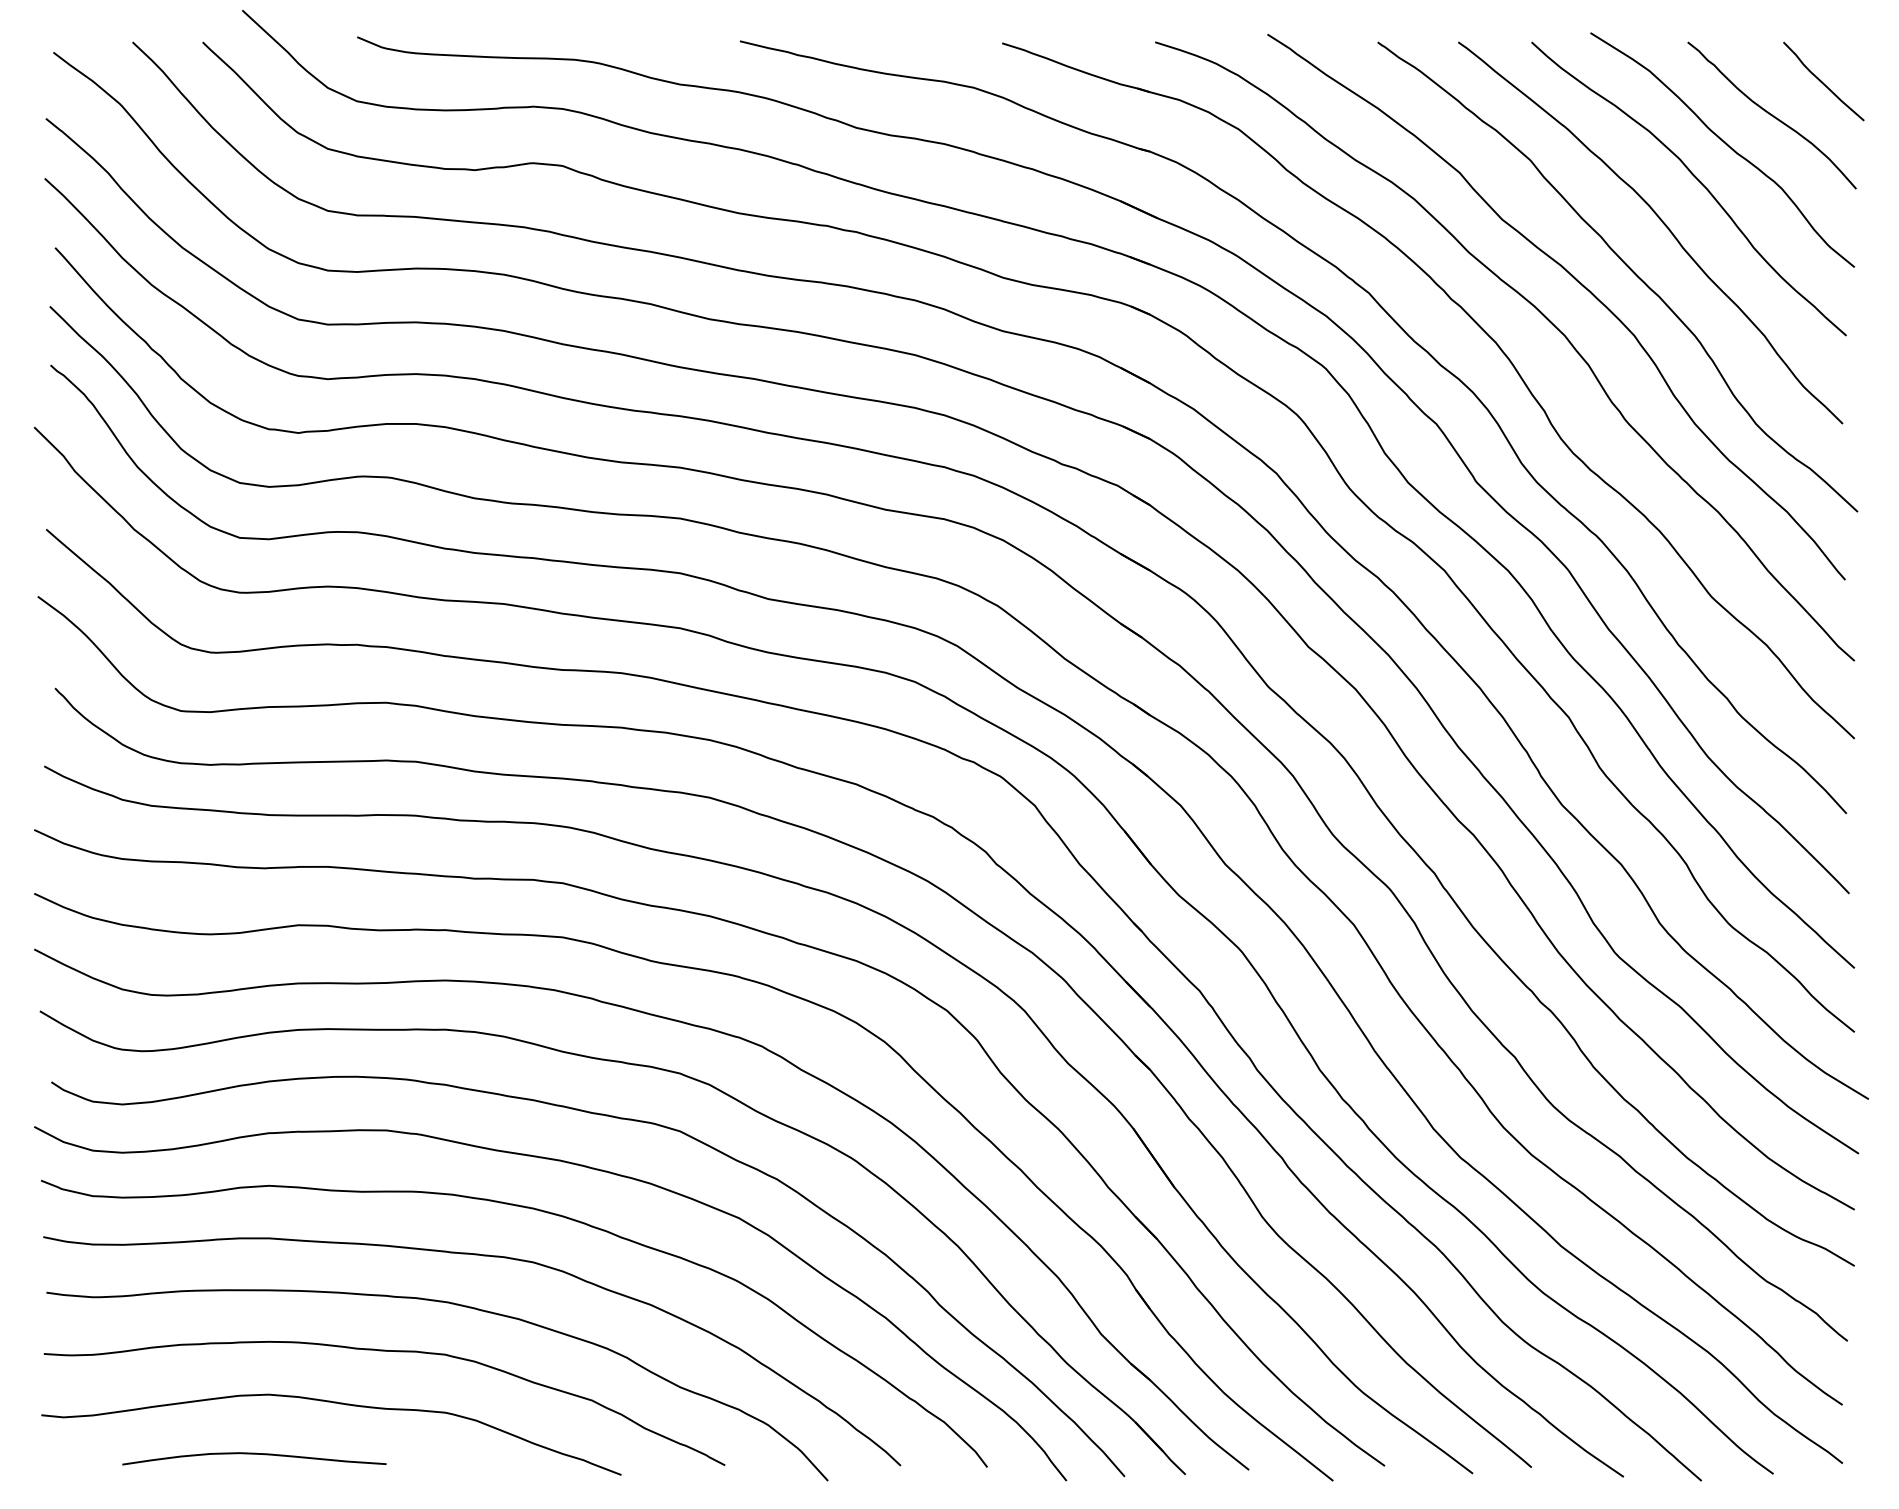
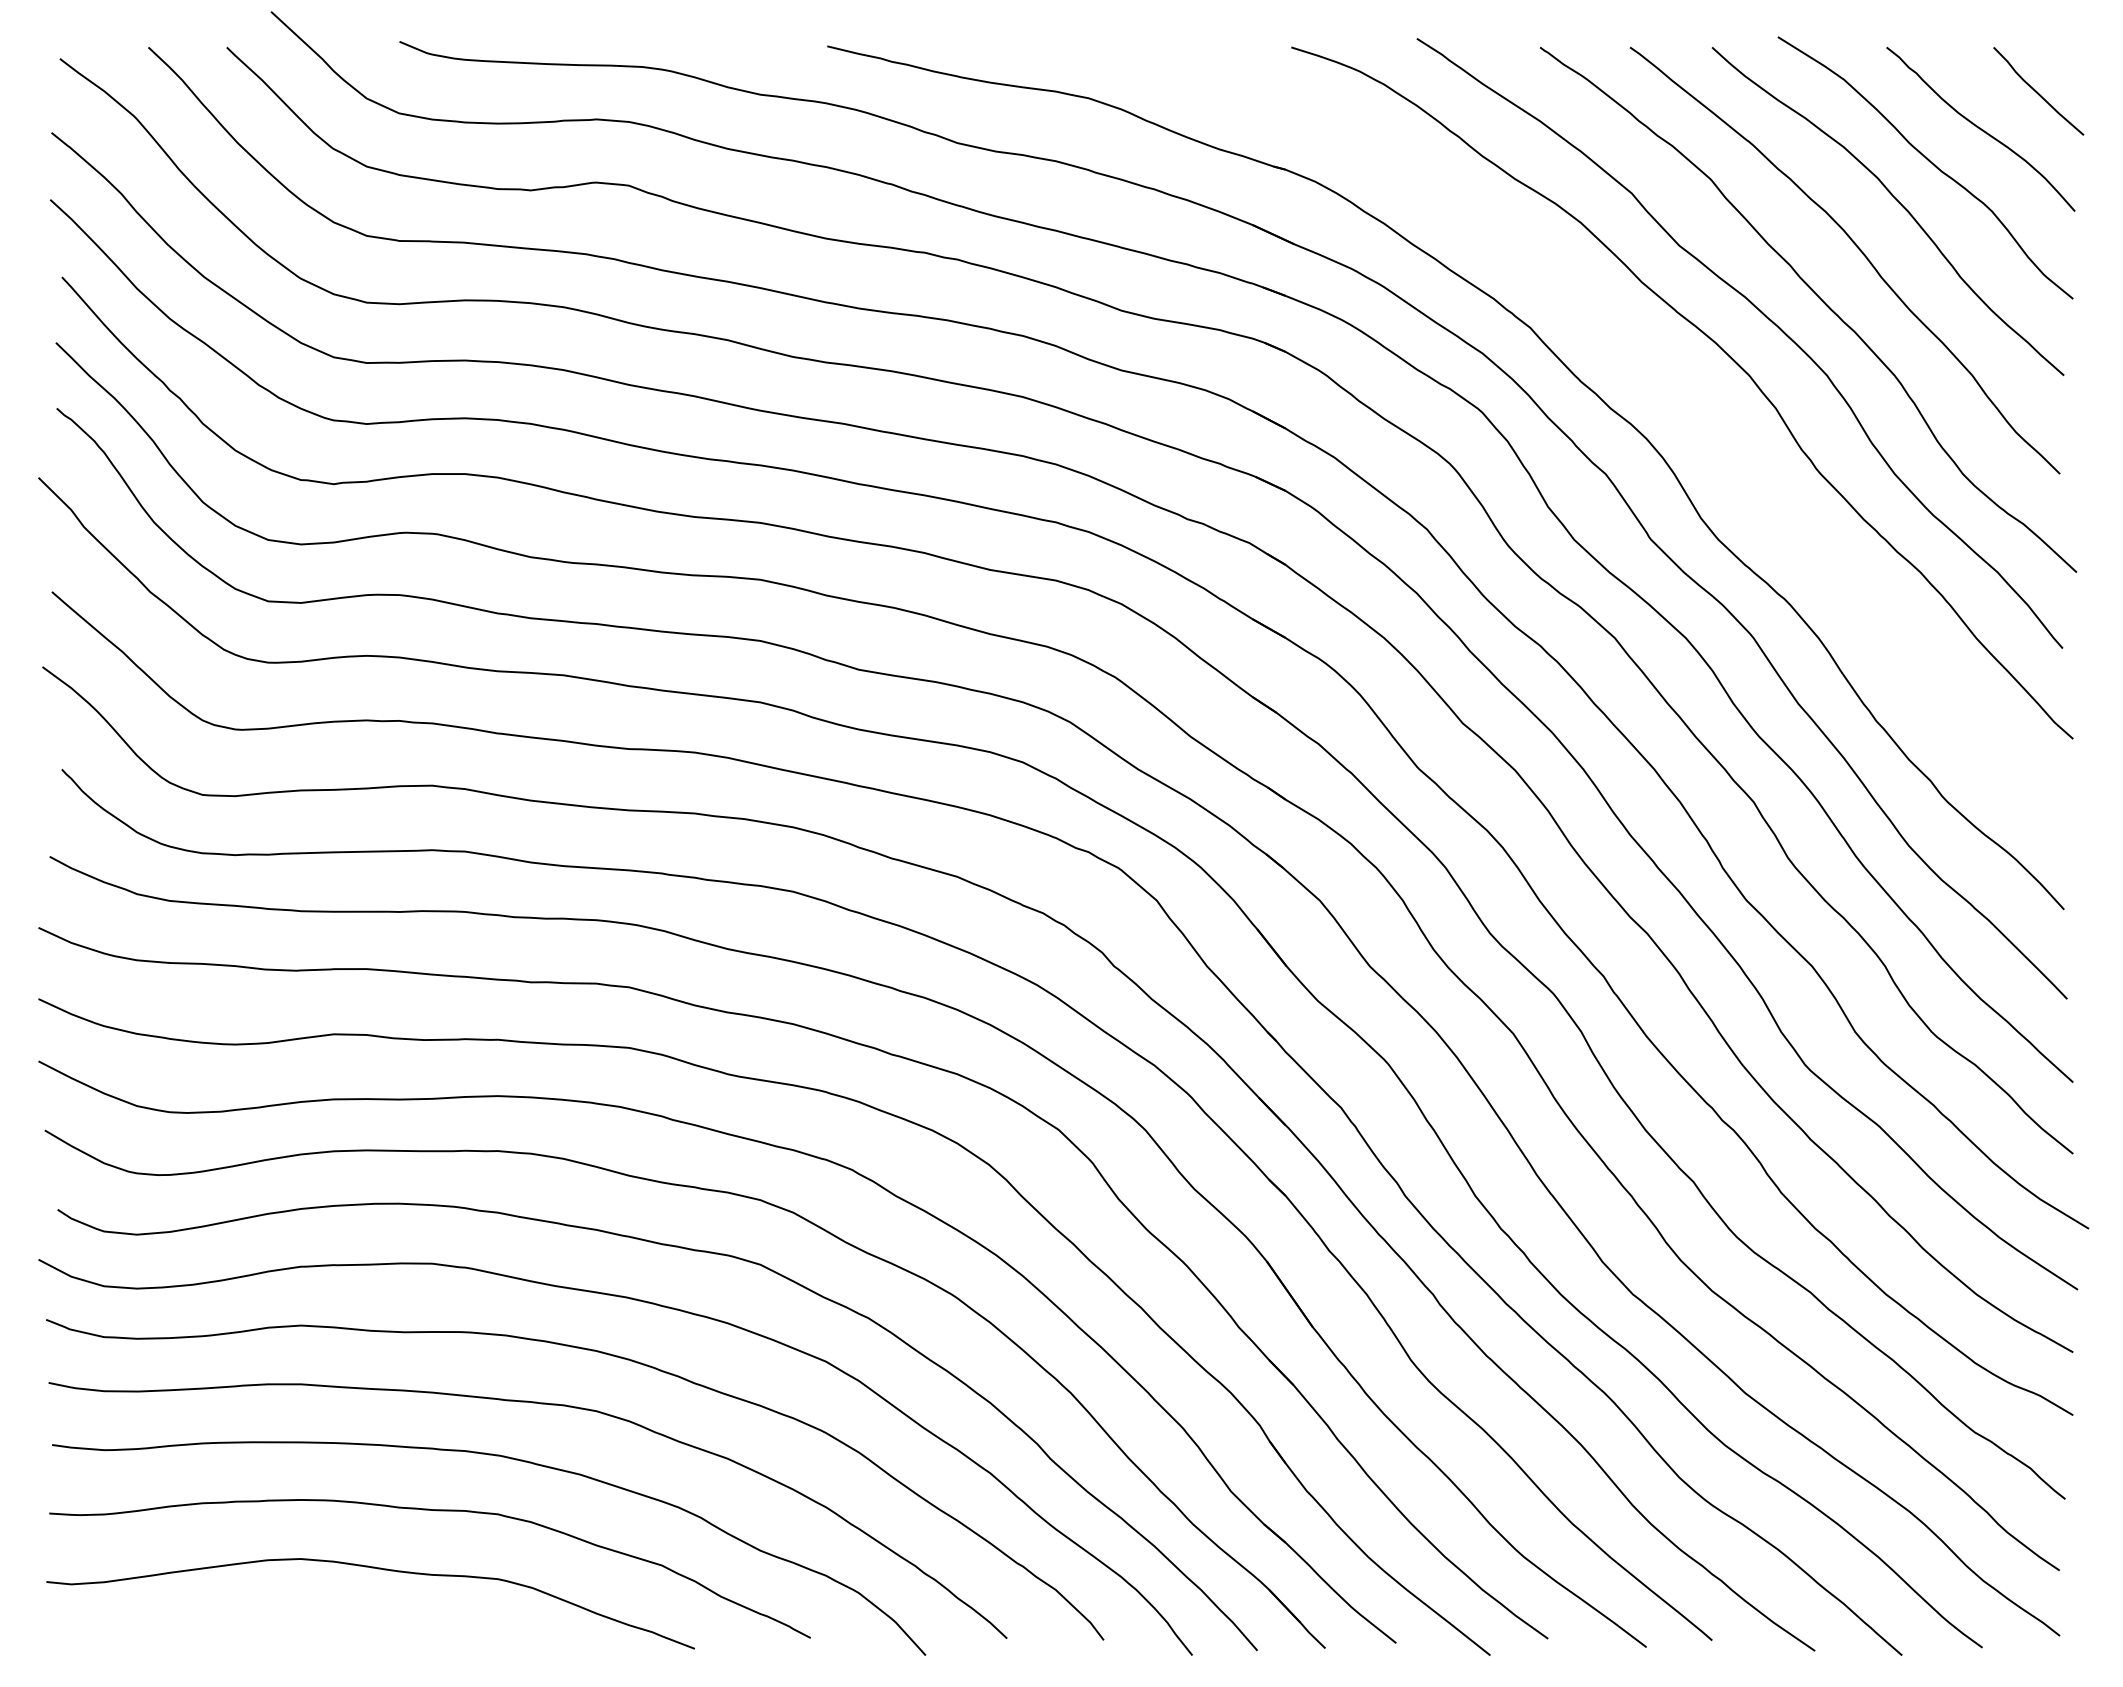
part: (1488, 336) -> (1663, 376), removed
curve: (254, 1454) -> (284, 1625), removed

